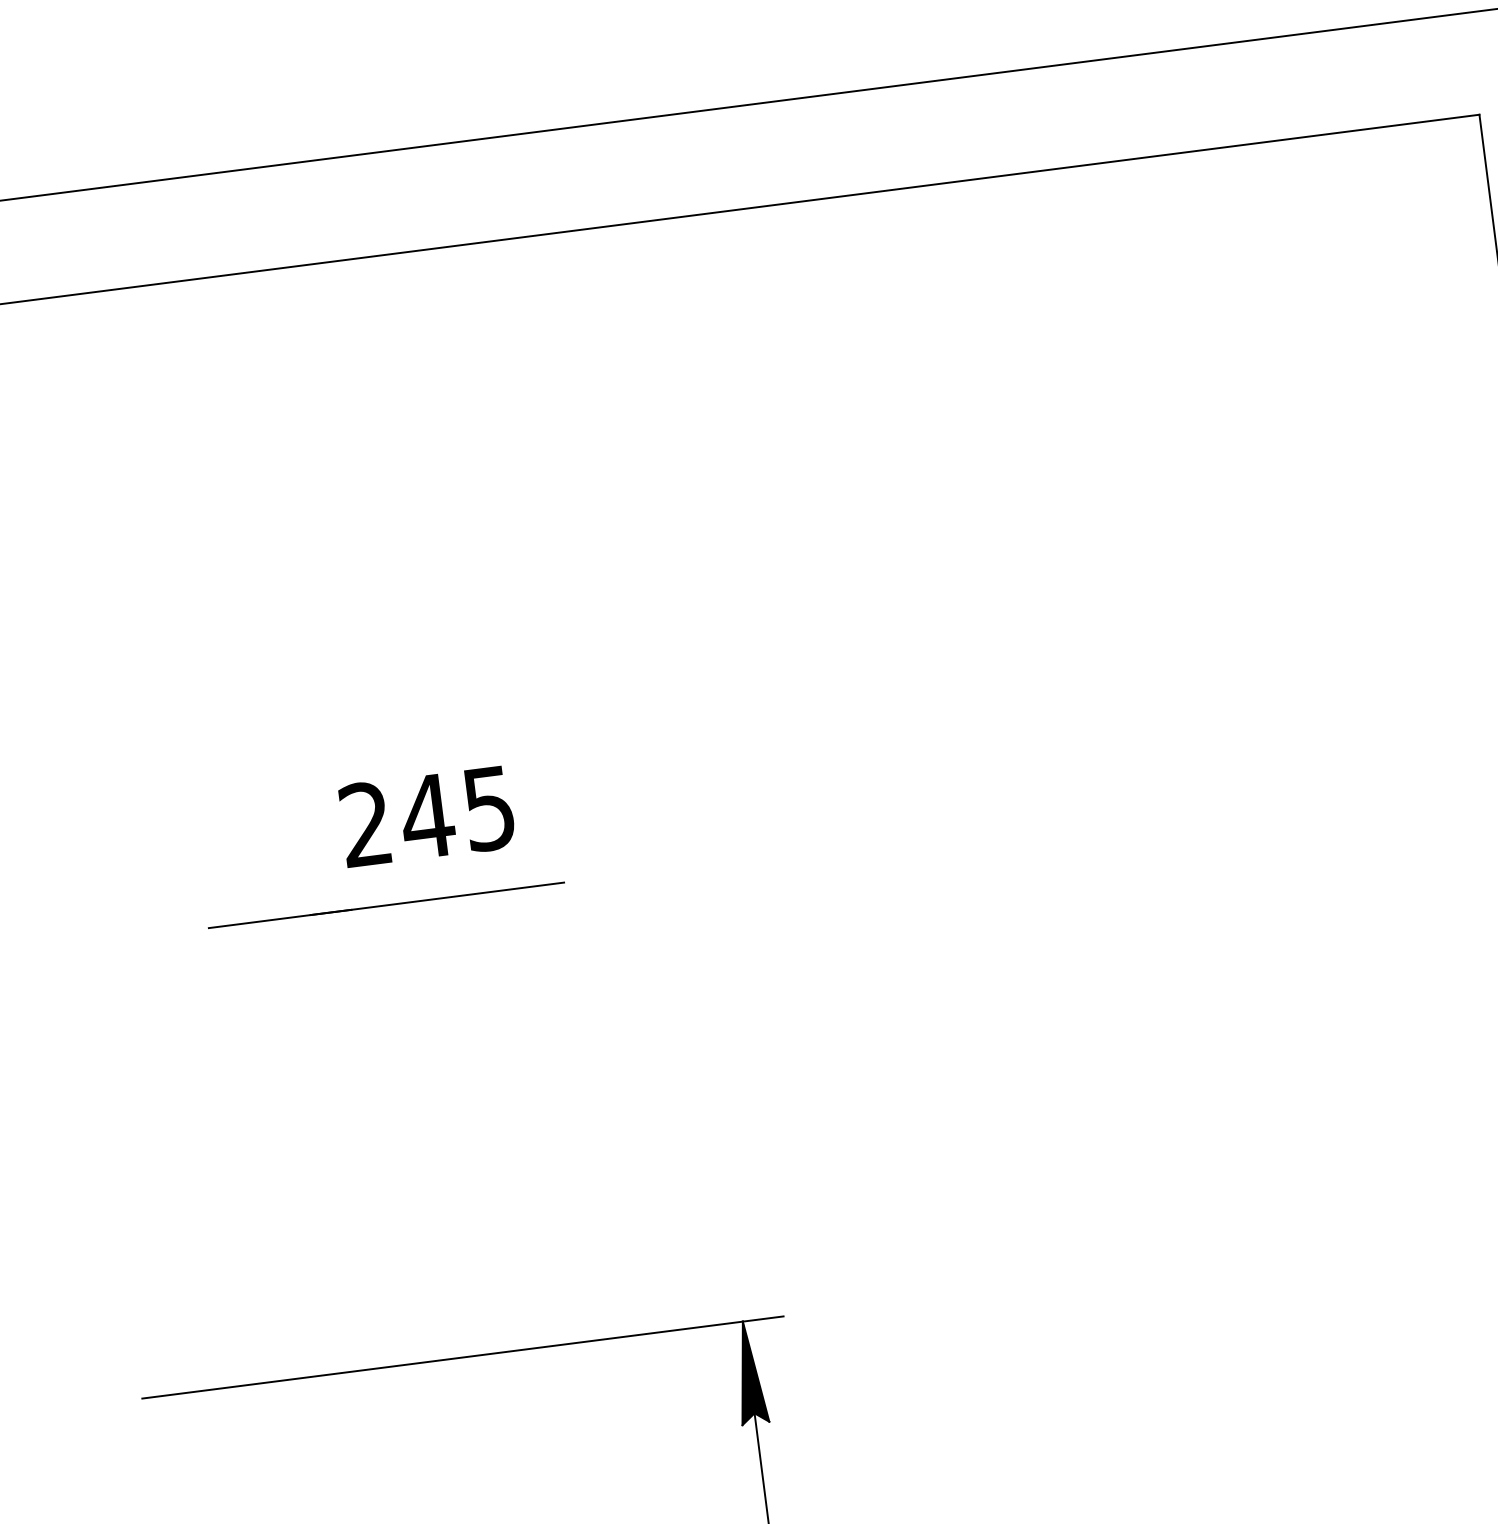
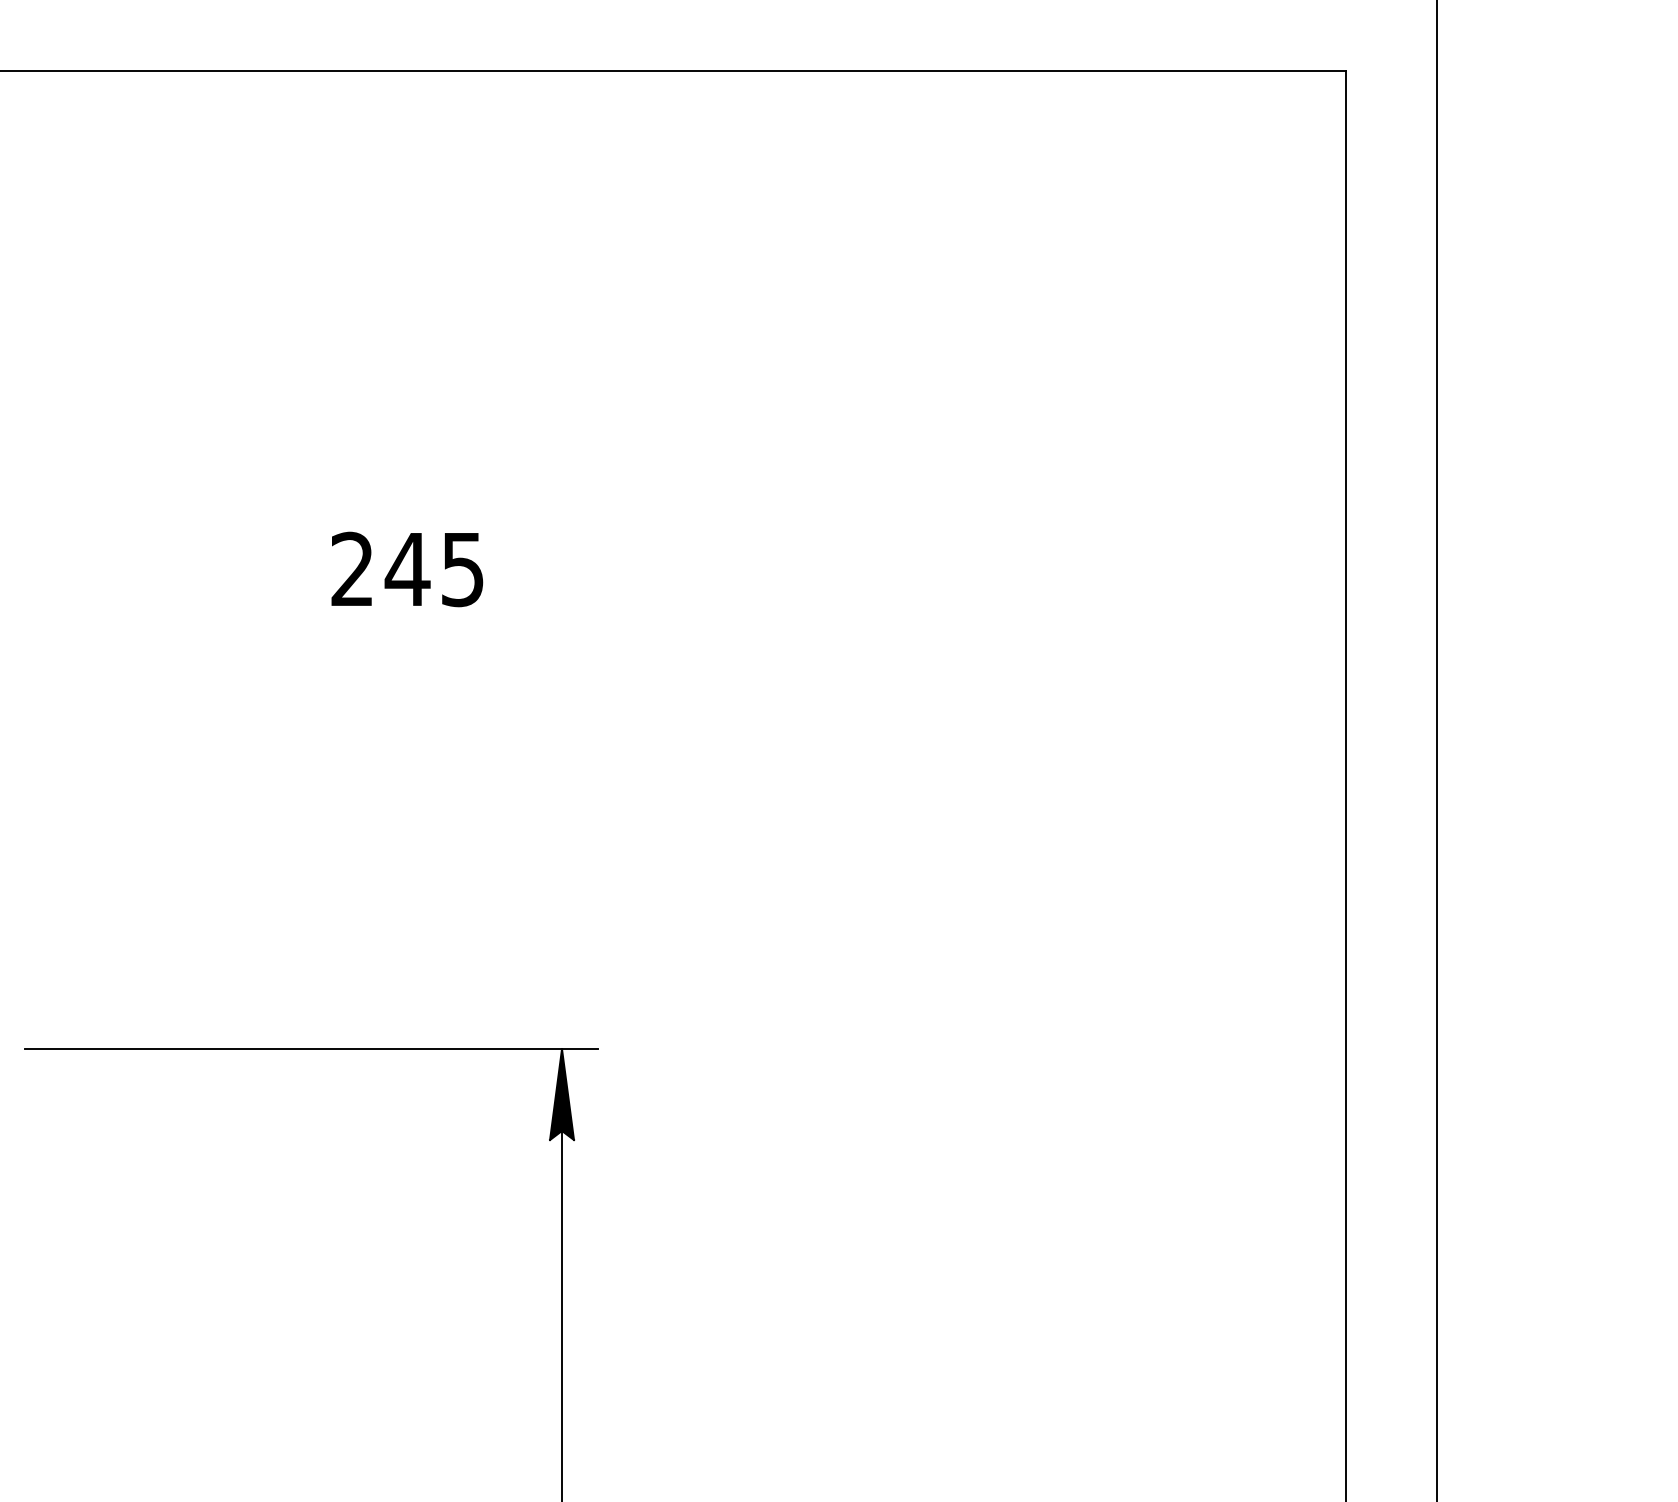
text: (427, 816) -> (407, 569), moved
line: (386, 904) -> (295, 642), removed

